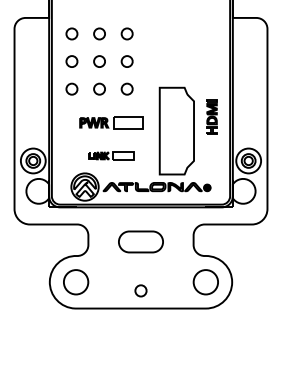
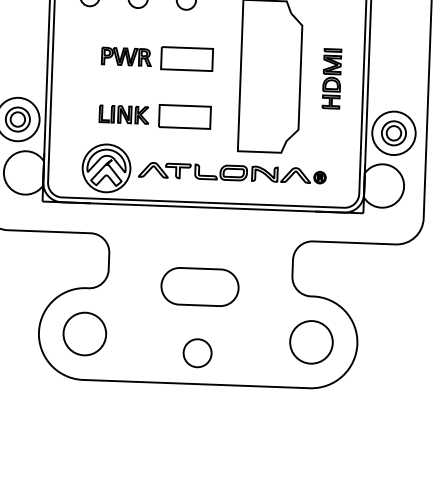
part: (211, 116) -> (330, 77), moved
part: (111, 155) -> (154, 114), size x1.43
part: (140, 241) -> (199, 286), moved
part: (140, 290) -> (196, 352), size x1.43

